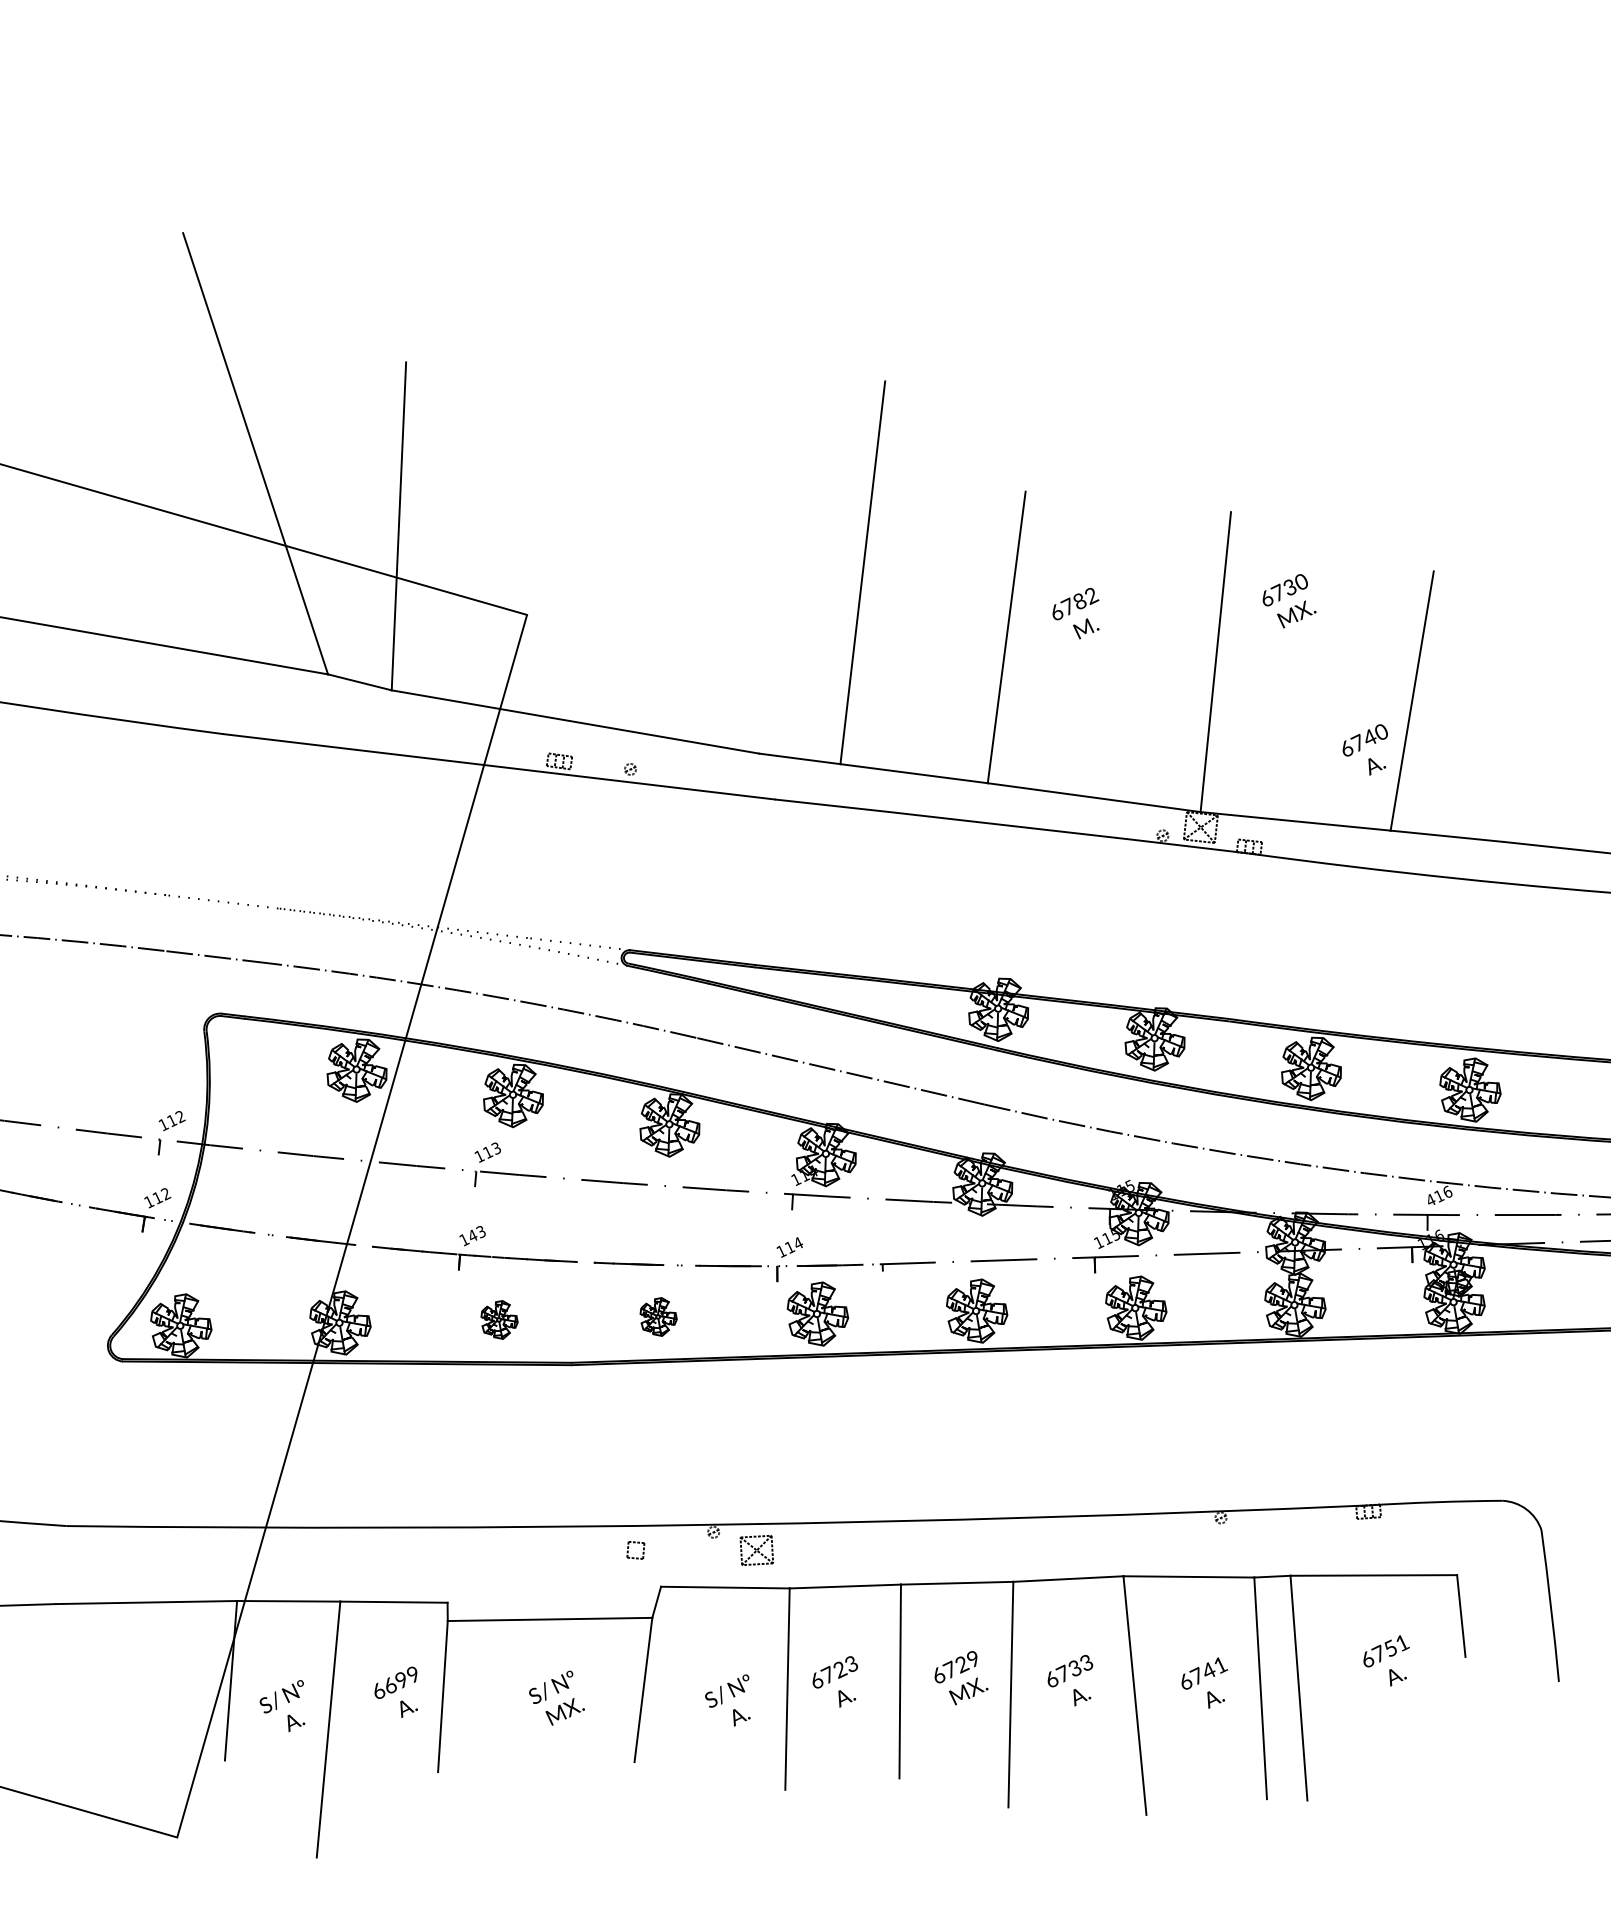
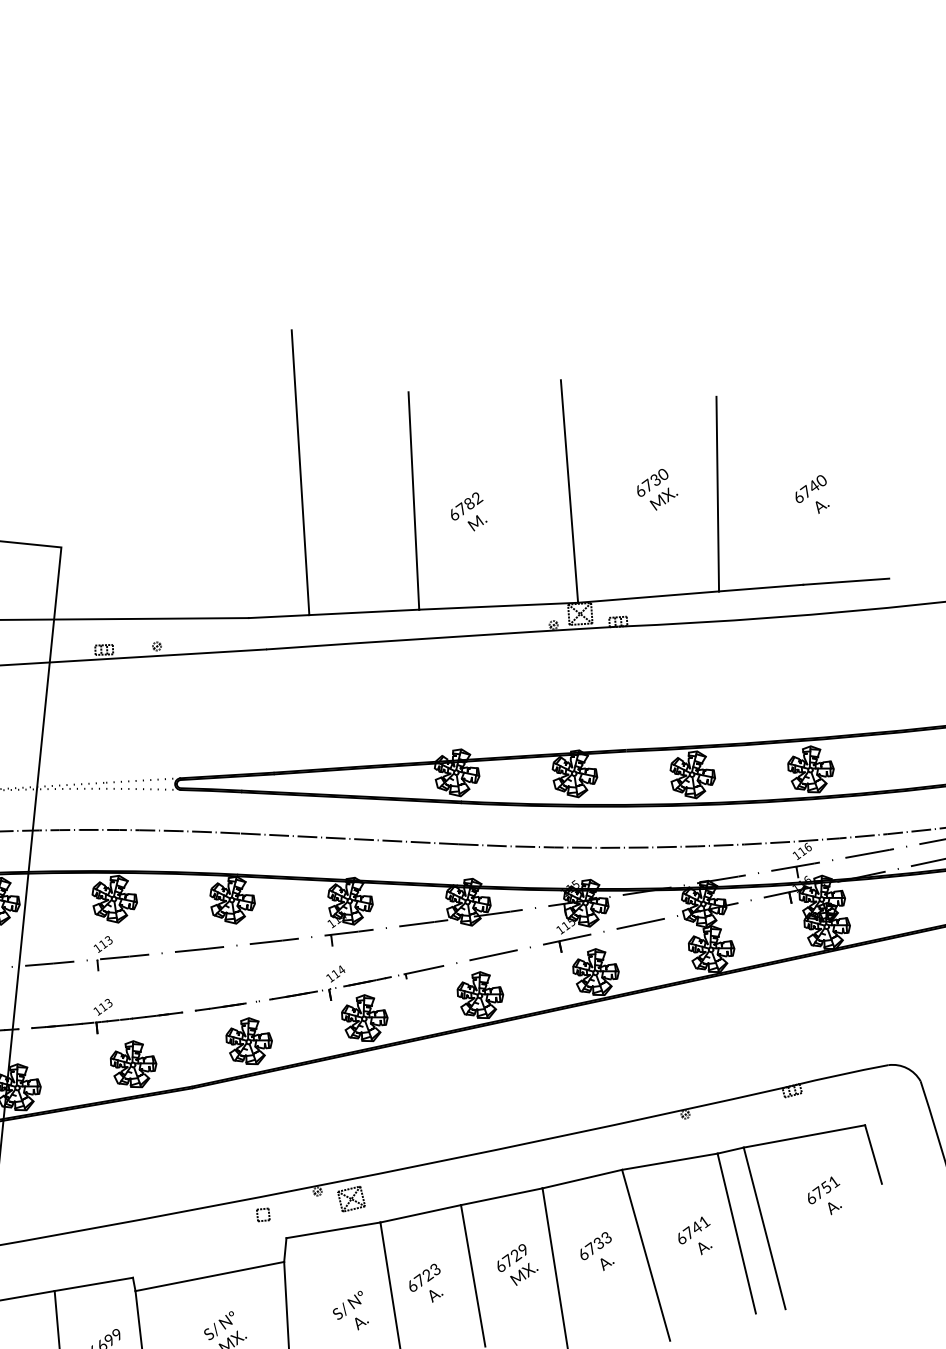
text: (1289, 601) -> (657, 490), moved
text: (1075, 613) -> (467, 513), moved
text: (1364, 749) -> (811, 495), moved
text: (1431, 1200) -> (797, 855), 416 -> 116
text: (472, 1235) -> (102, 1006), 143 -> 113
part: (658, 1316) -> (249, 1041), size x1.67
part: (499, 1319) -> (133, 1064), size x1.67

